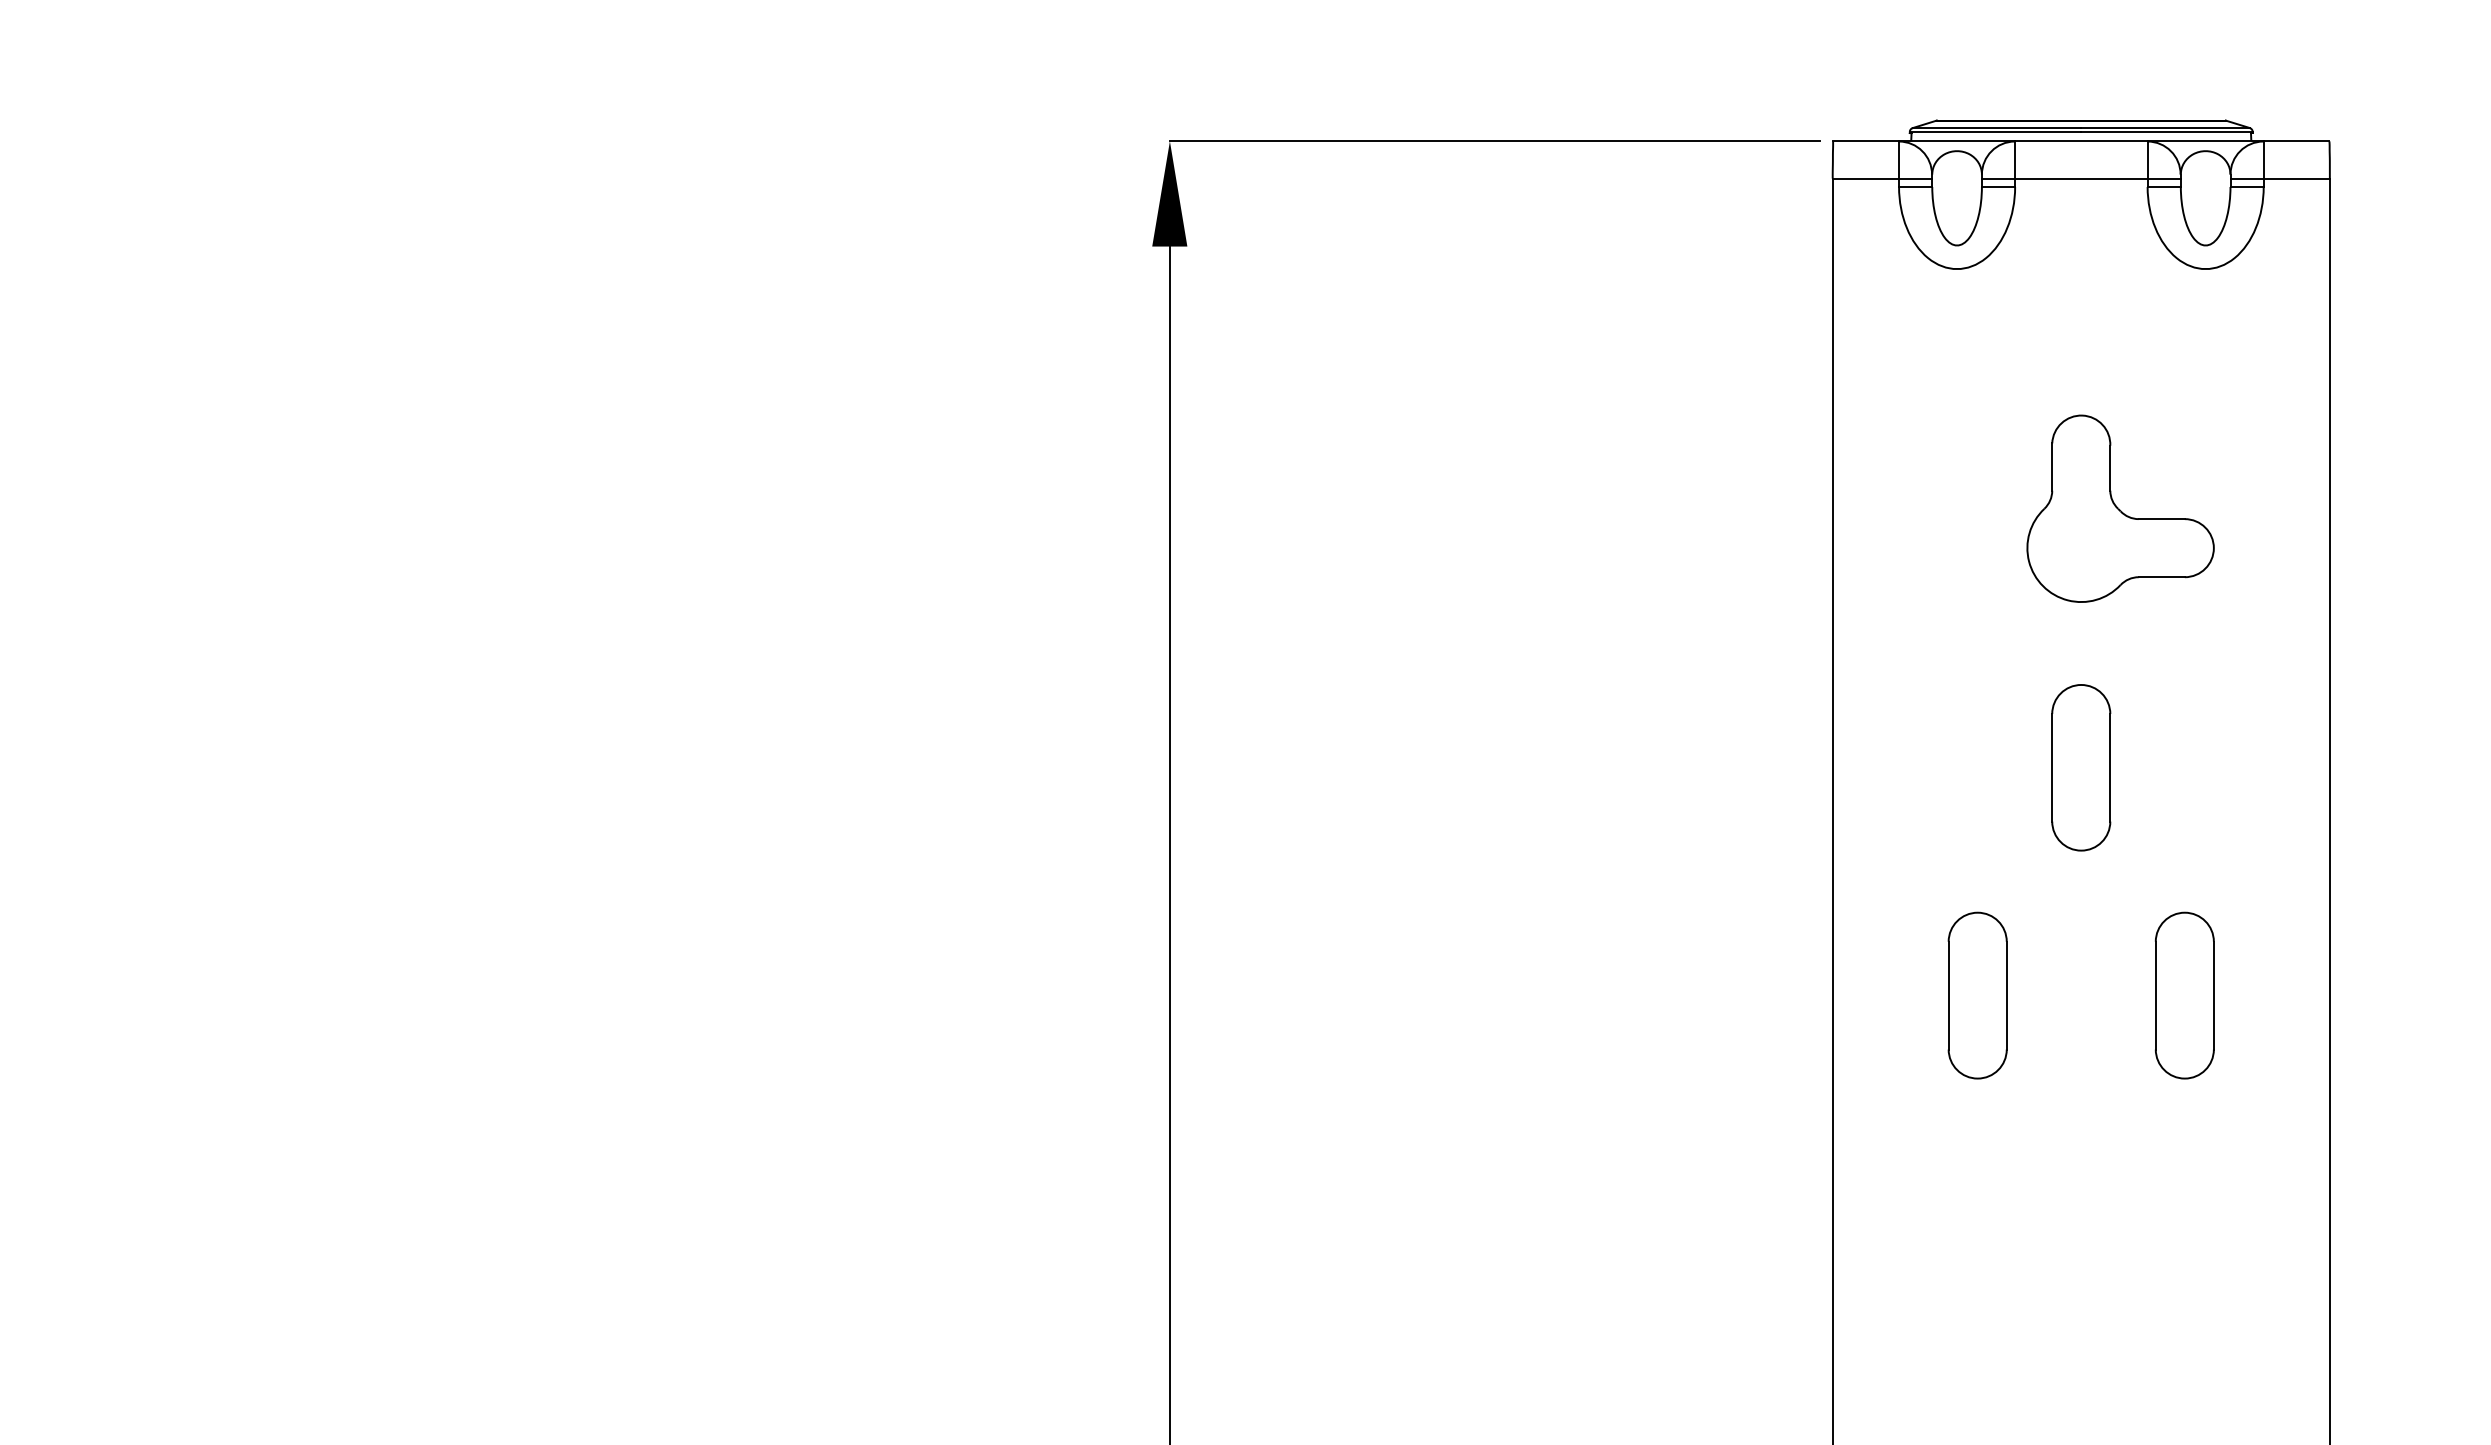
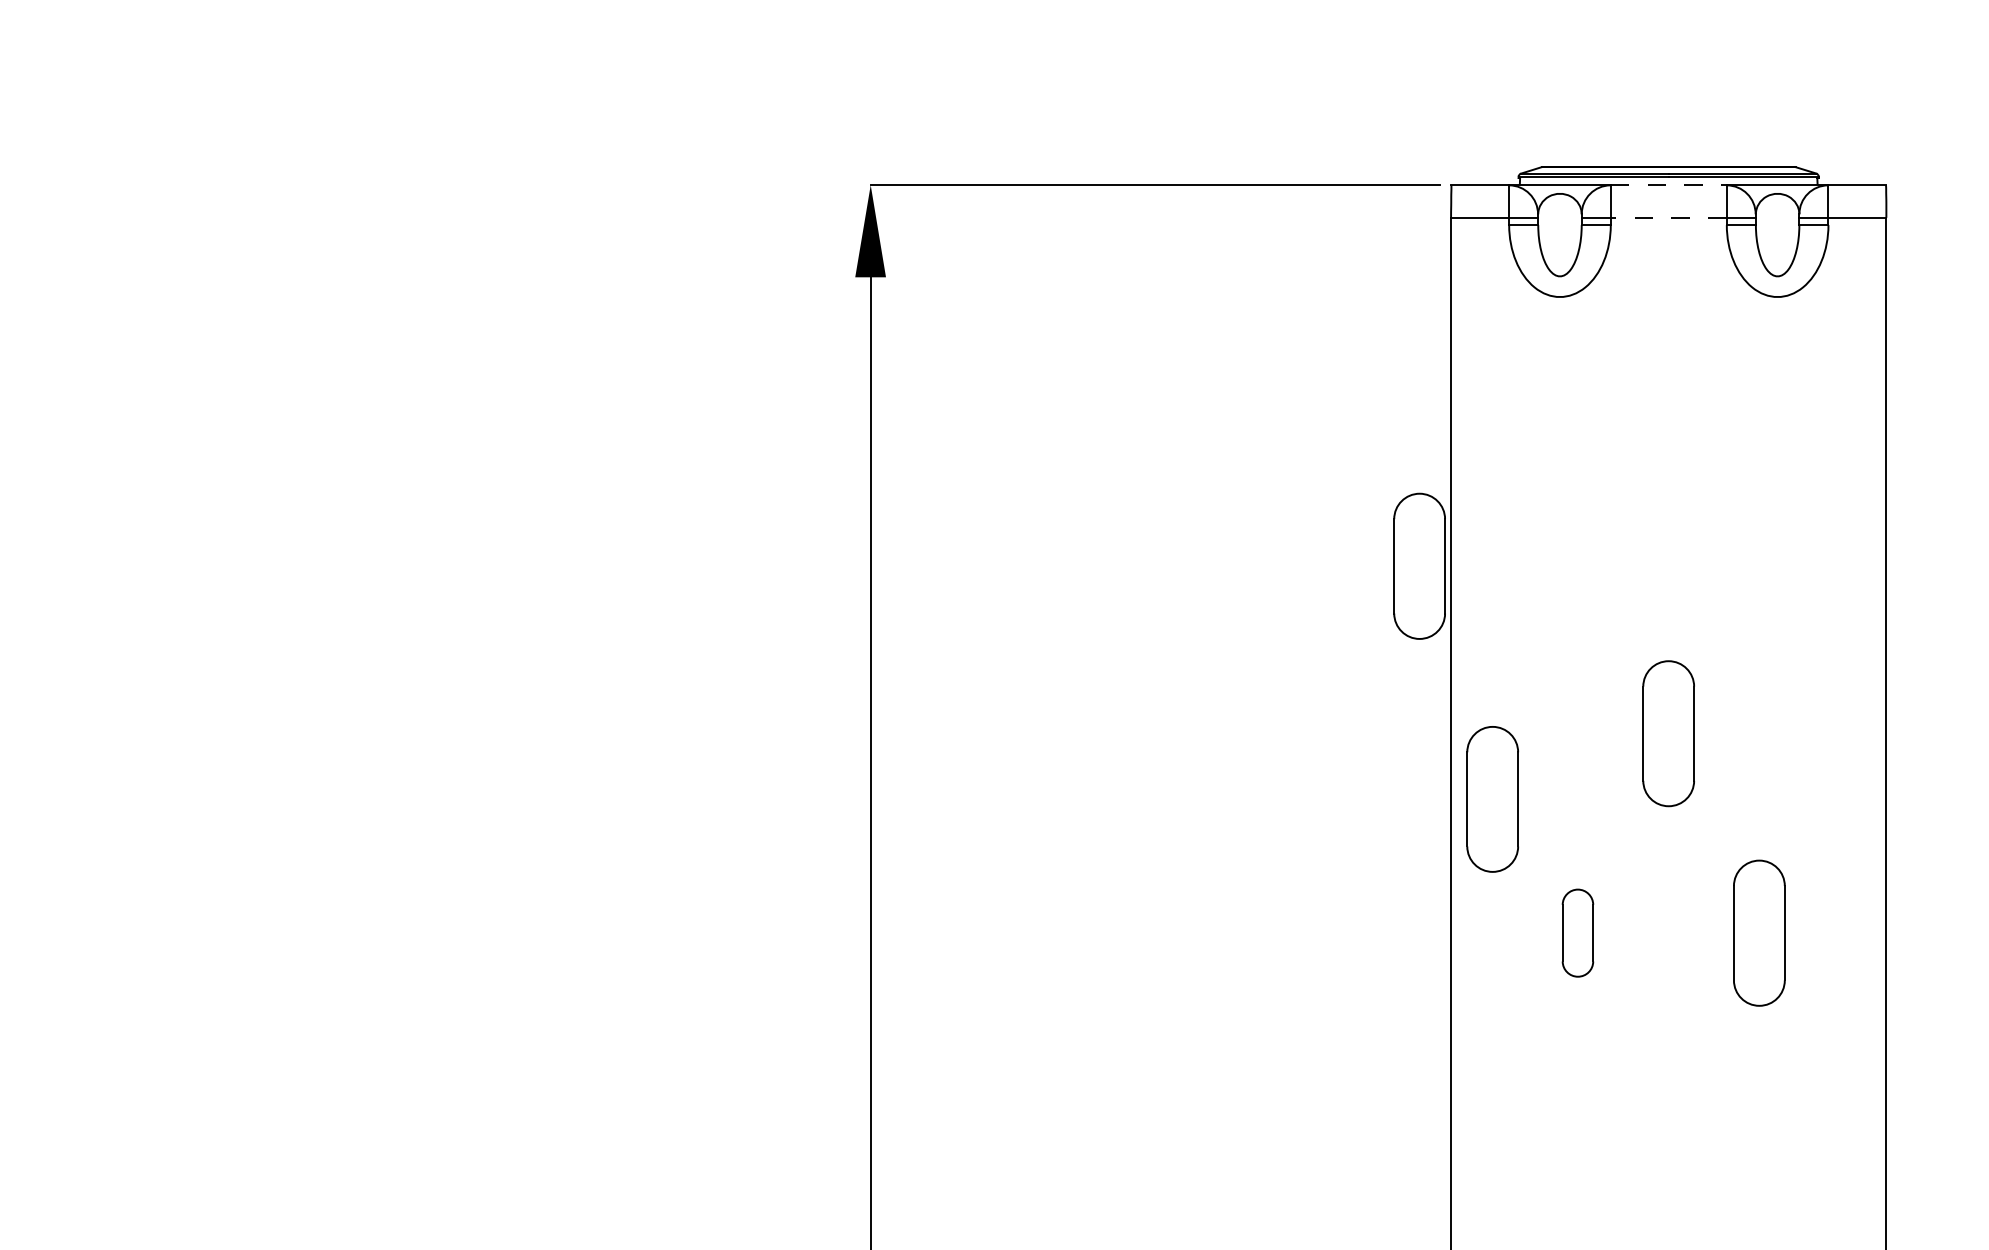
line: (2081, 141) -> (1668, 185), solid -> dashed
line: (2080, 178) -> (1668, 217), solid -> dashed
part: (2120, 508) -> (1703, 506), removed
part: (1796, 576) -> (1419, 566), added
part: (1880, 842) -> (1492, 799), added
part: (1977, 995) -> (1577, 933), size x0.6

